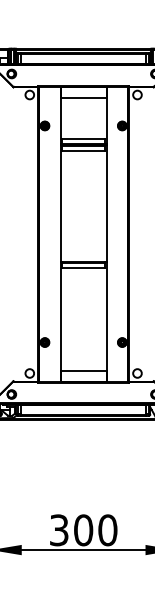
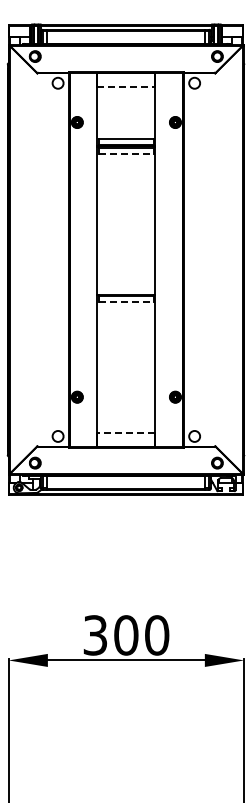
line: (83, 97) -> (126, 86), solid -> dashed
line: (83, 150) -> (126, 153), solid -> dashed
line: (83, 267) -> (126, 302), solid -> dashed
line: (82, 371) -> (125, 433), solid -> dashed

